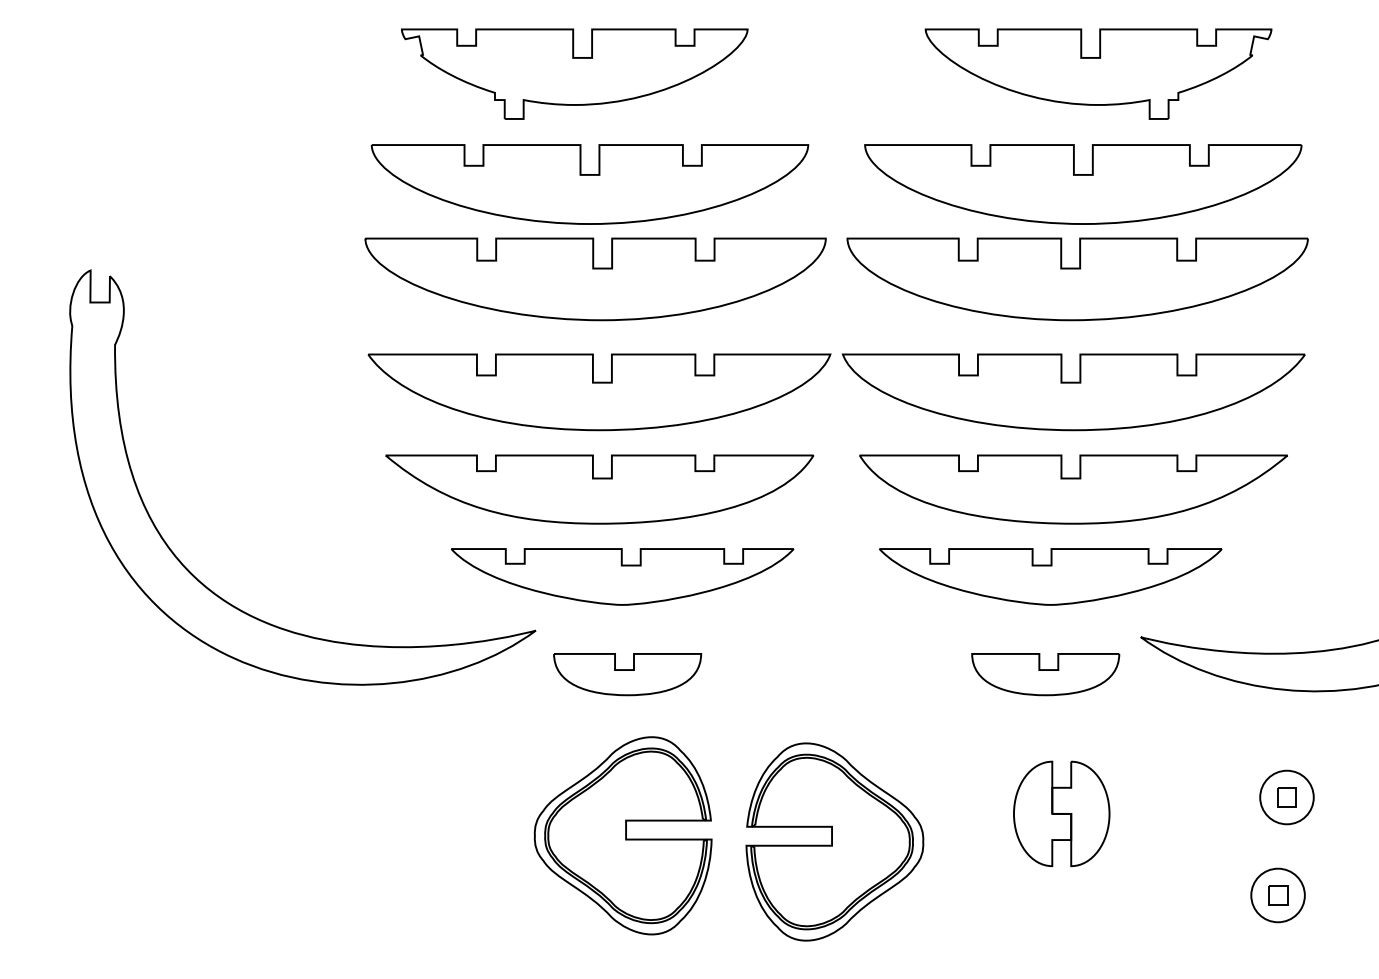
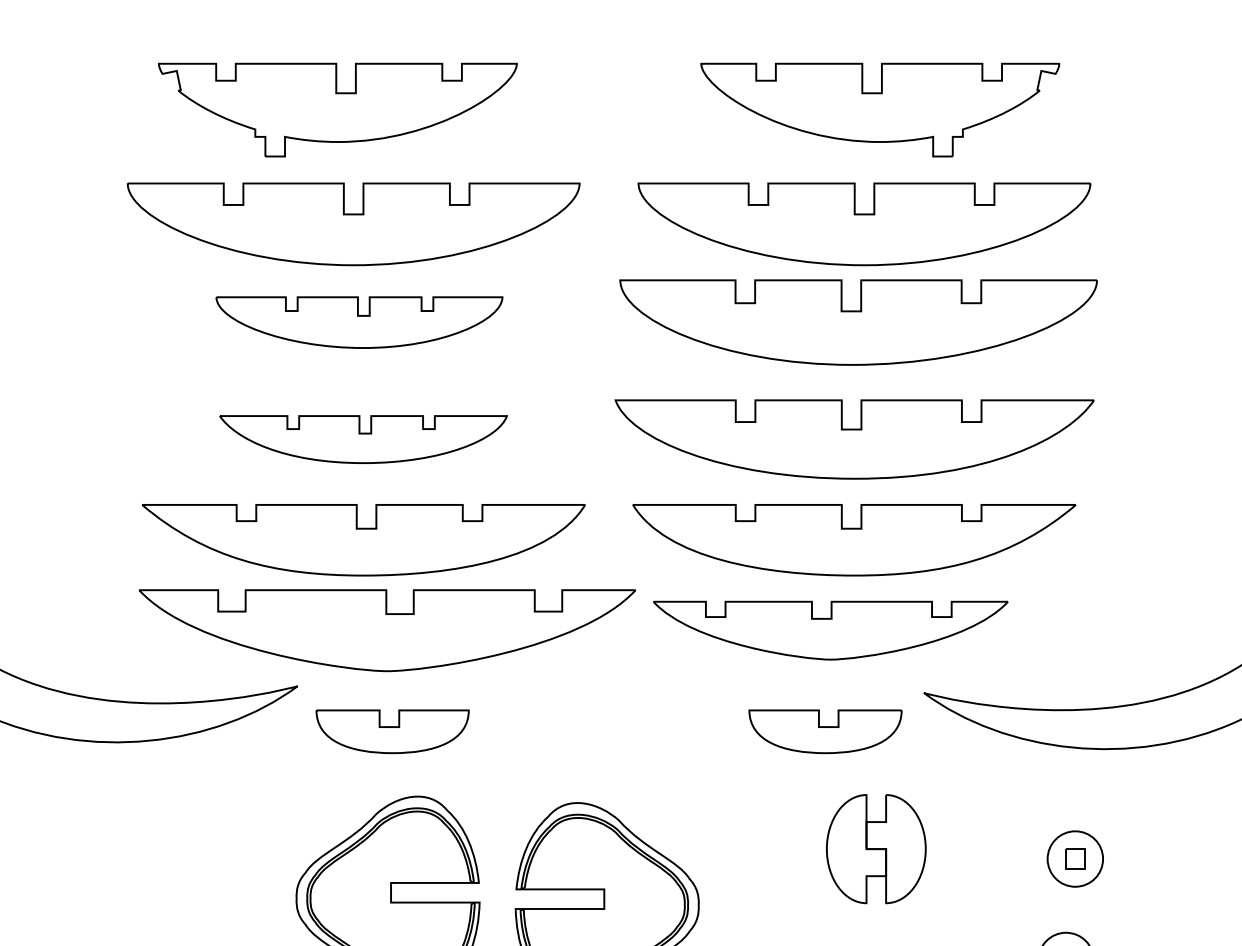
part: (595, 279) -> (359, 322), size x0.6
part: (599, 392) -> (363, 439), size x0.6
part: (622, 576) -> (387, 630), size x1.4
part: (1061, 813) -> (876, 848), moved

